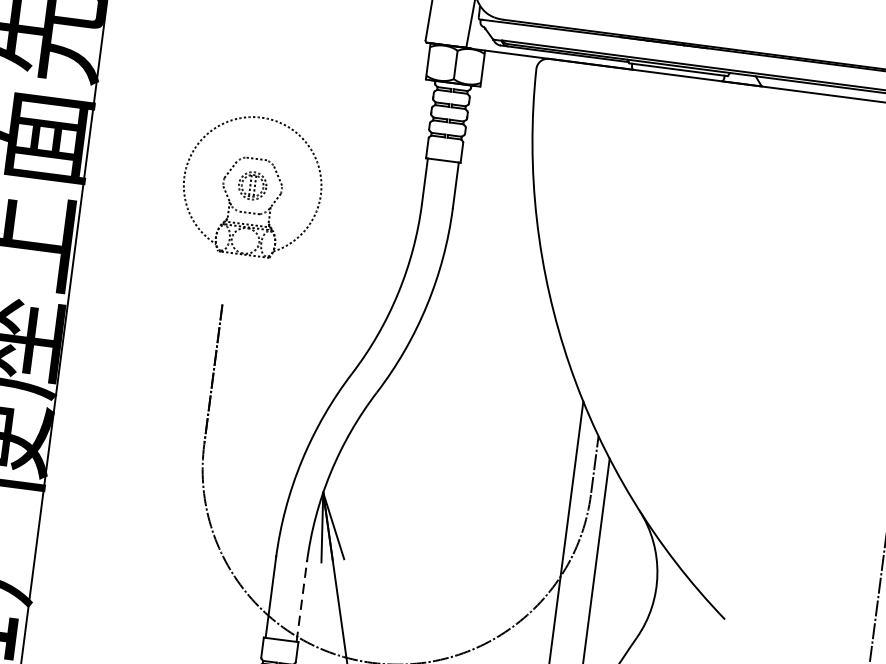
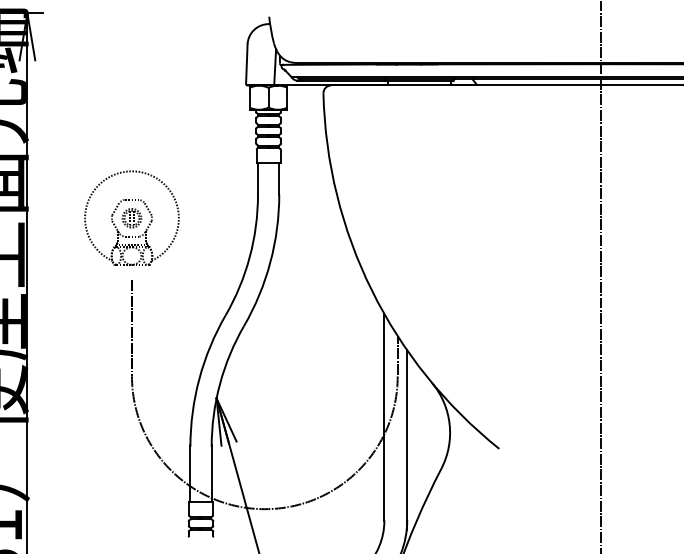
part: (252, 184) -> (131, 217), moved
line: (301, 600) -> (211, 473), dashed -> solid

